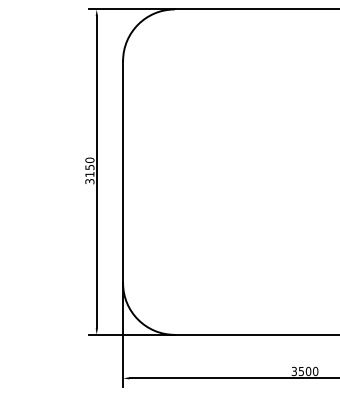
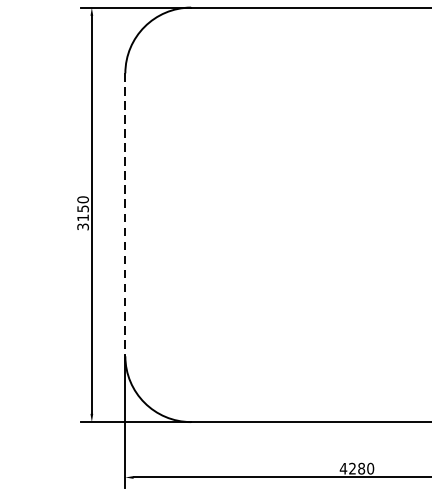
line: (123, 172) -> (125, 215), solid -> dashed
text: (301, 371) -> (352, 468), 3500 -> 4280

